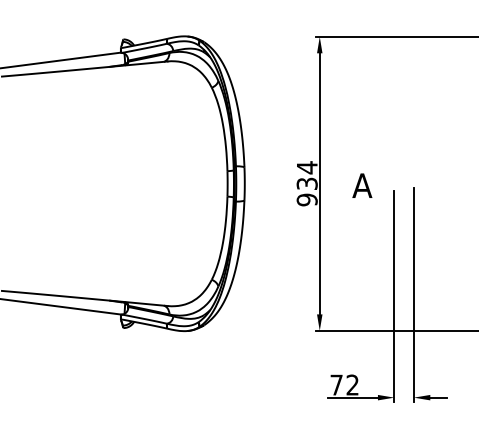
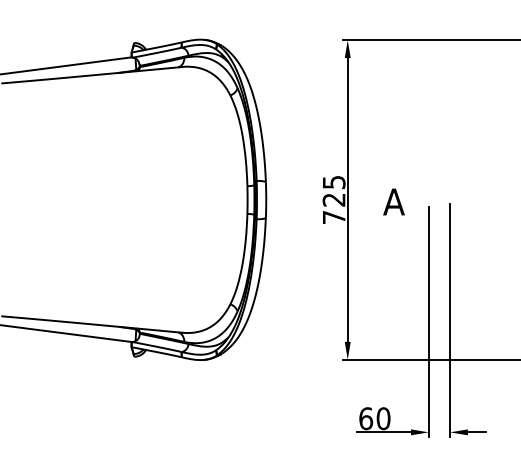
text: (306, 183) -> (333, 199), 934 -> 725
text: (344, 384) -> (374, 418), 72 -> 60

